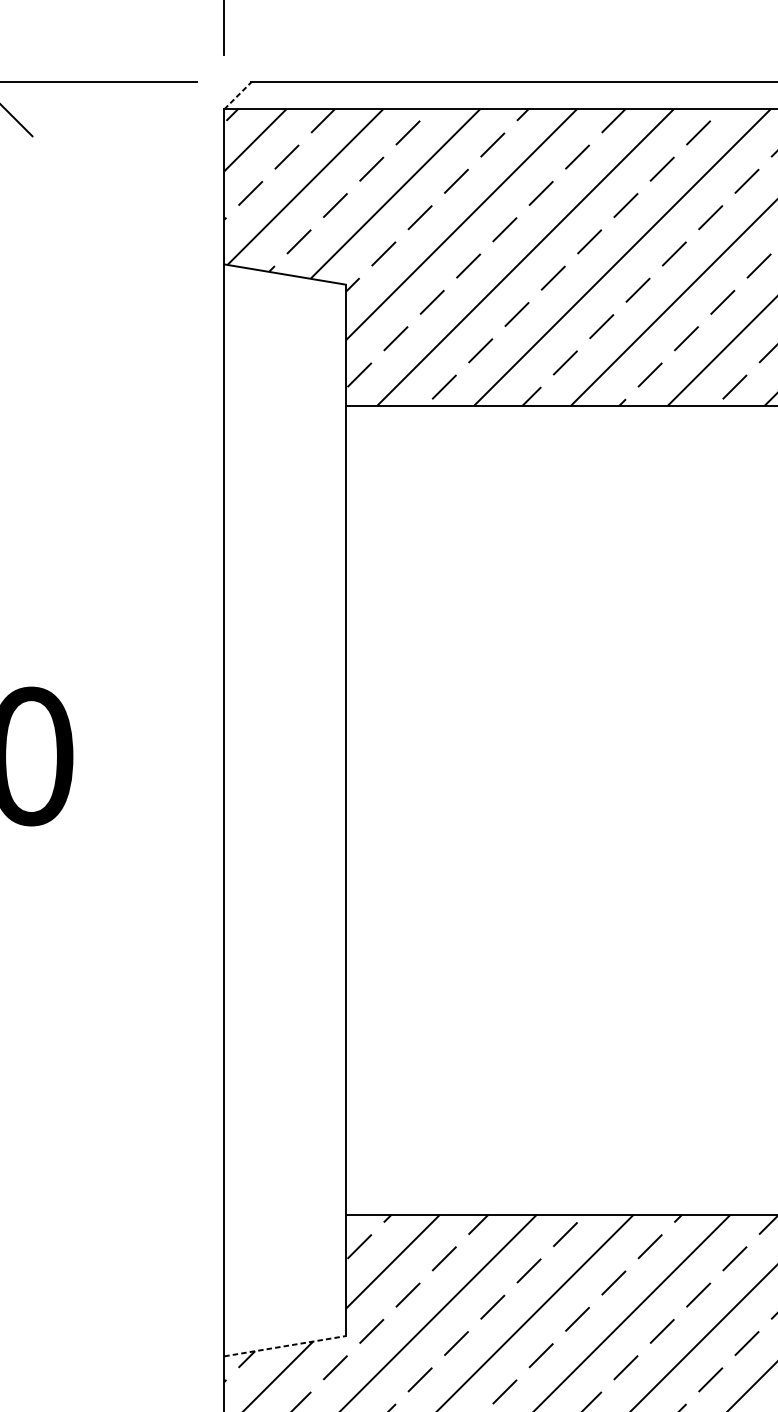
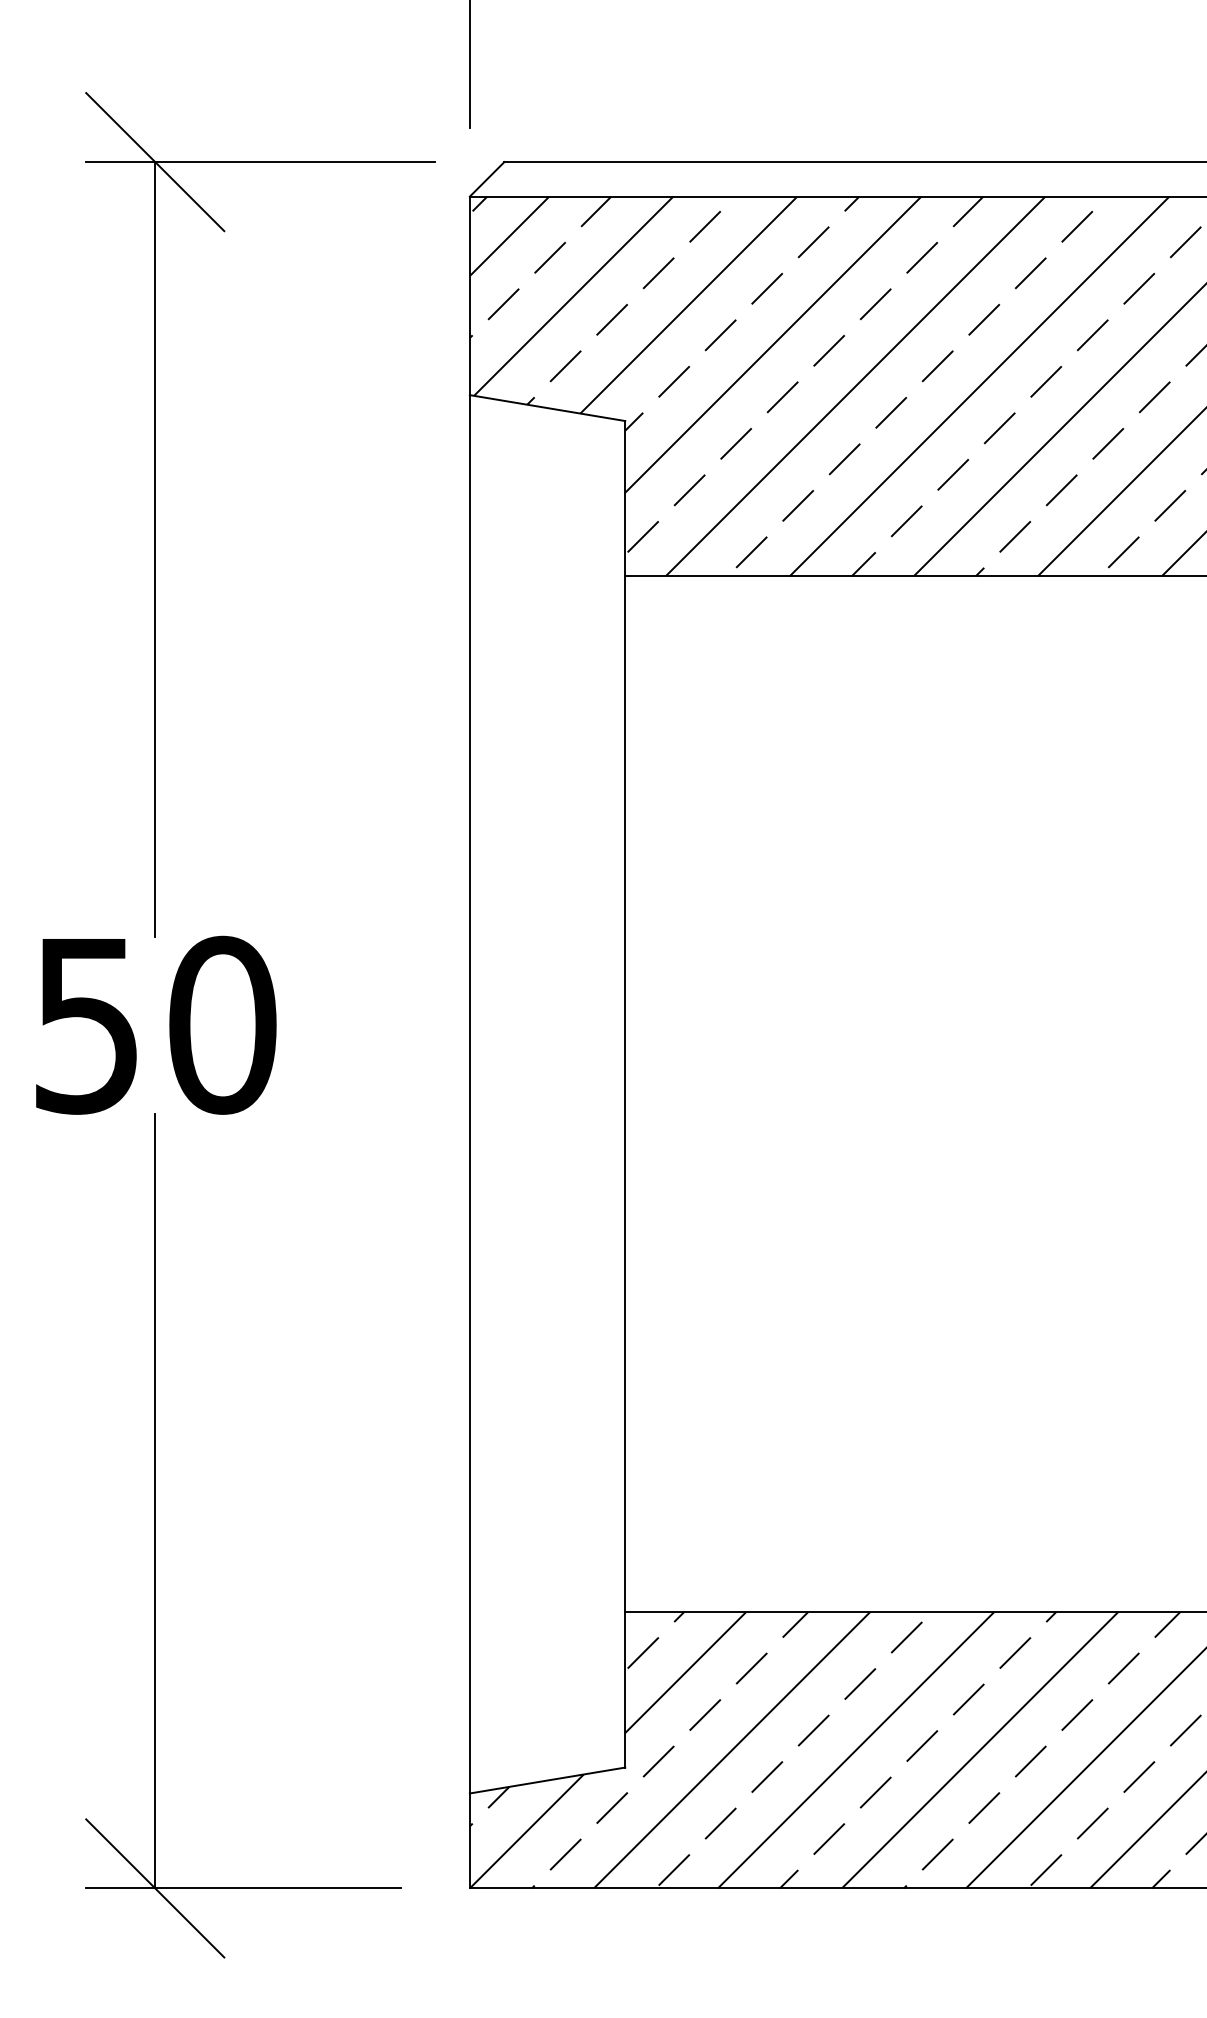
line: (238, 96) -> (487, 179), dashed -> solid
line: (284, 1346) -> (547, 1780), dashed -> solid

